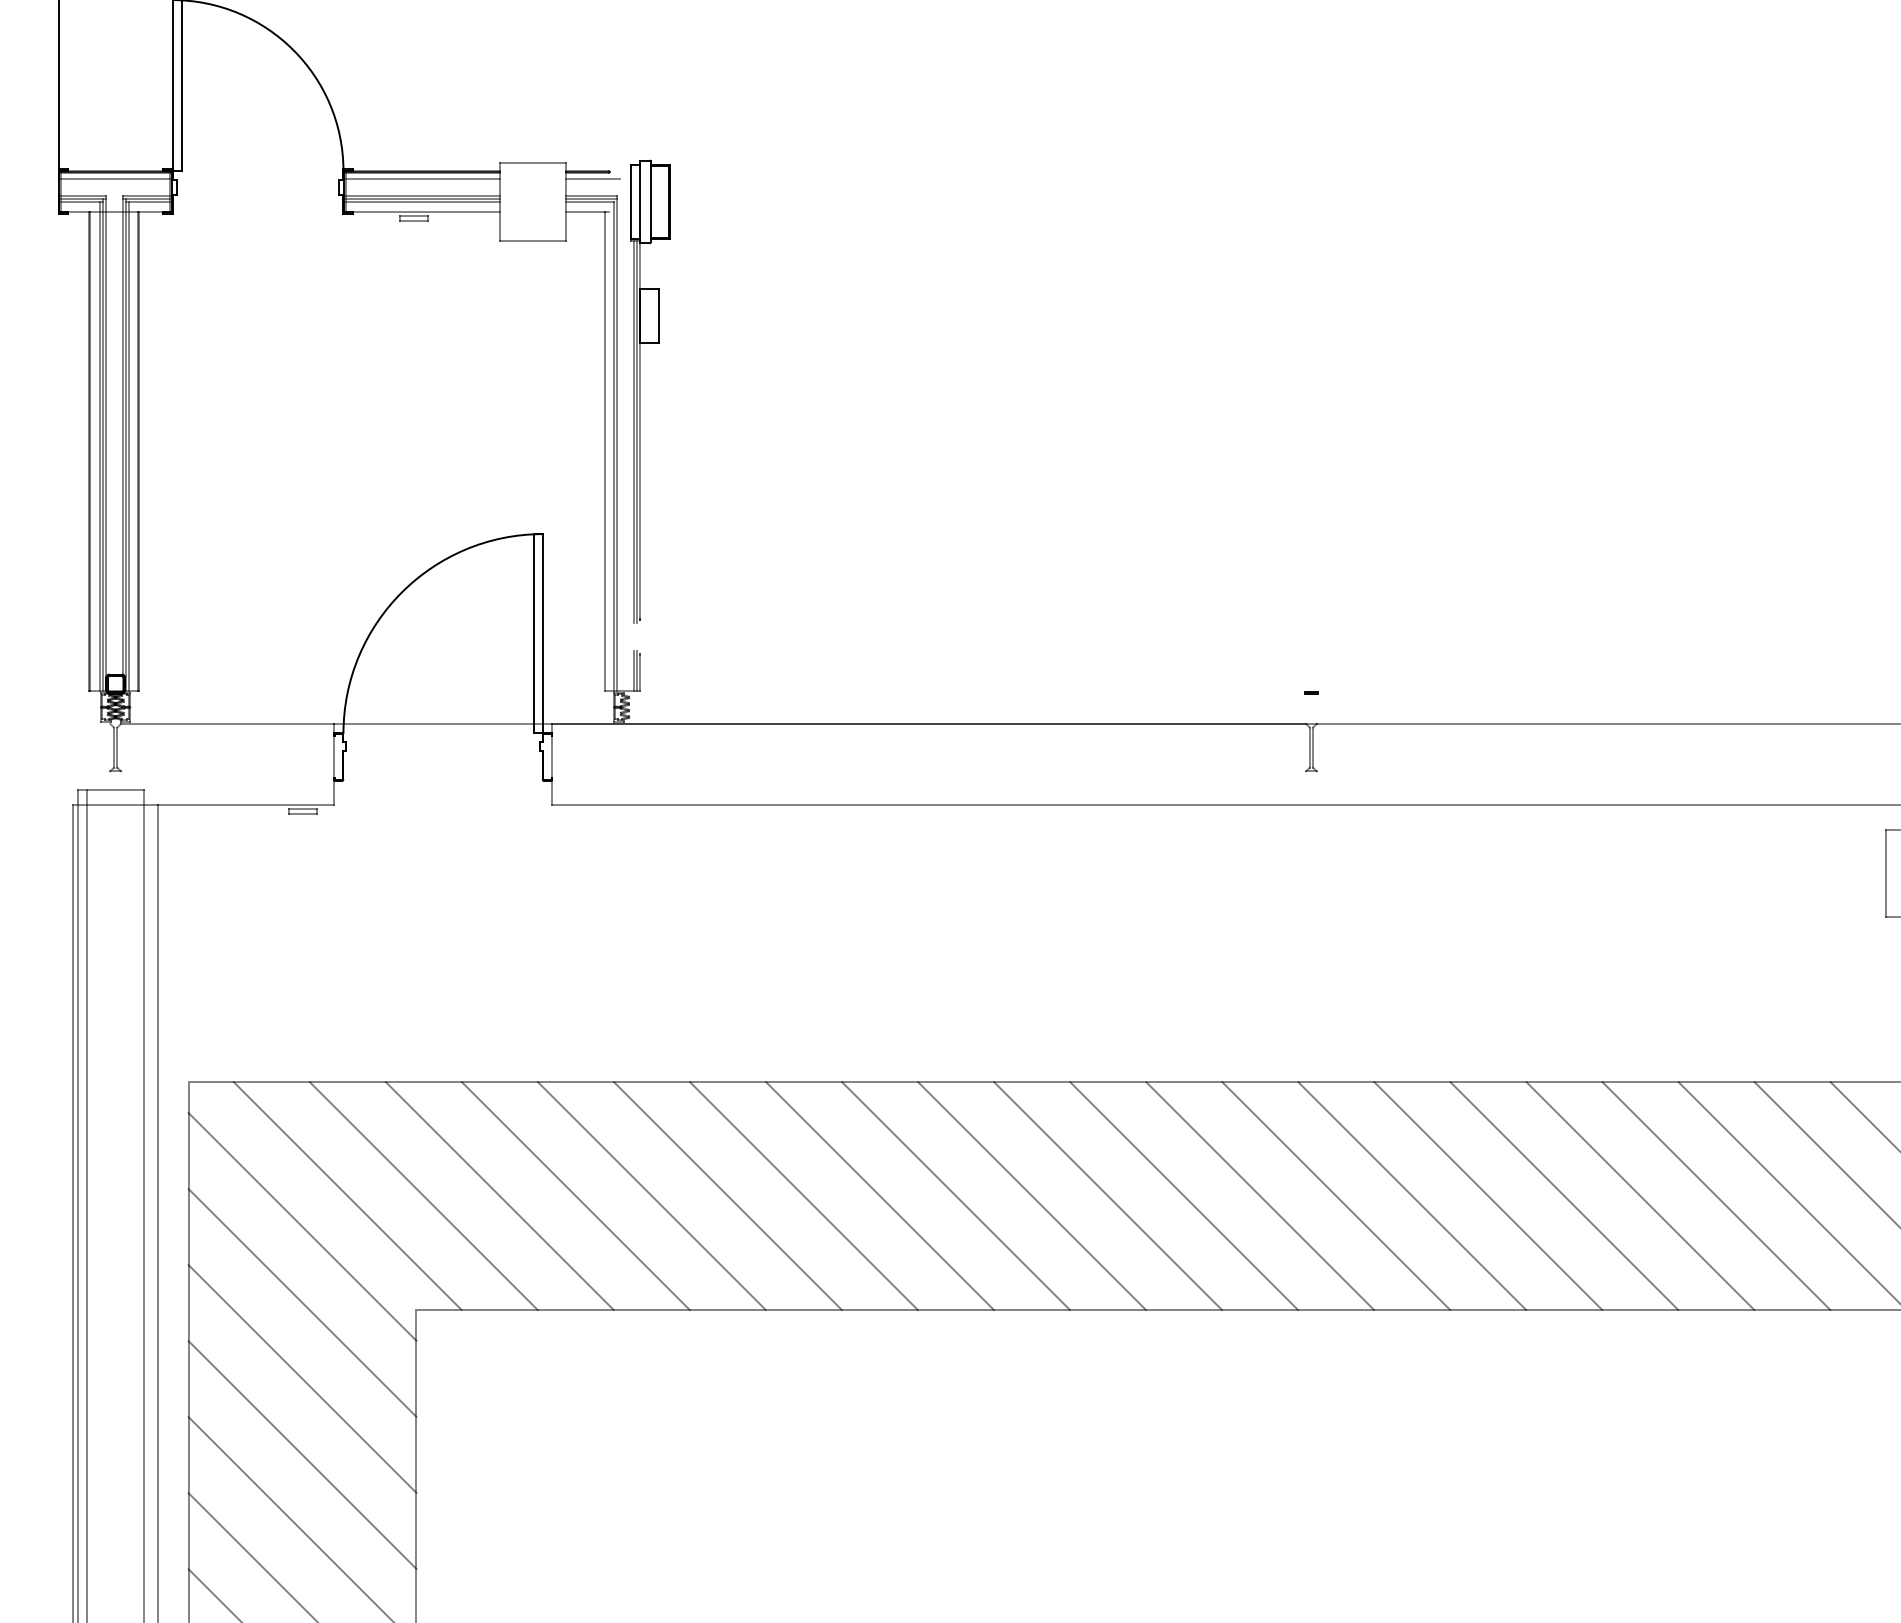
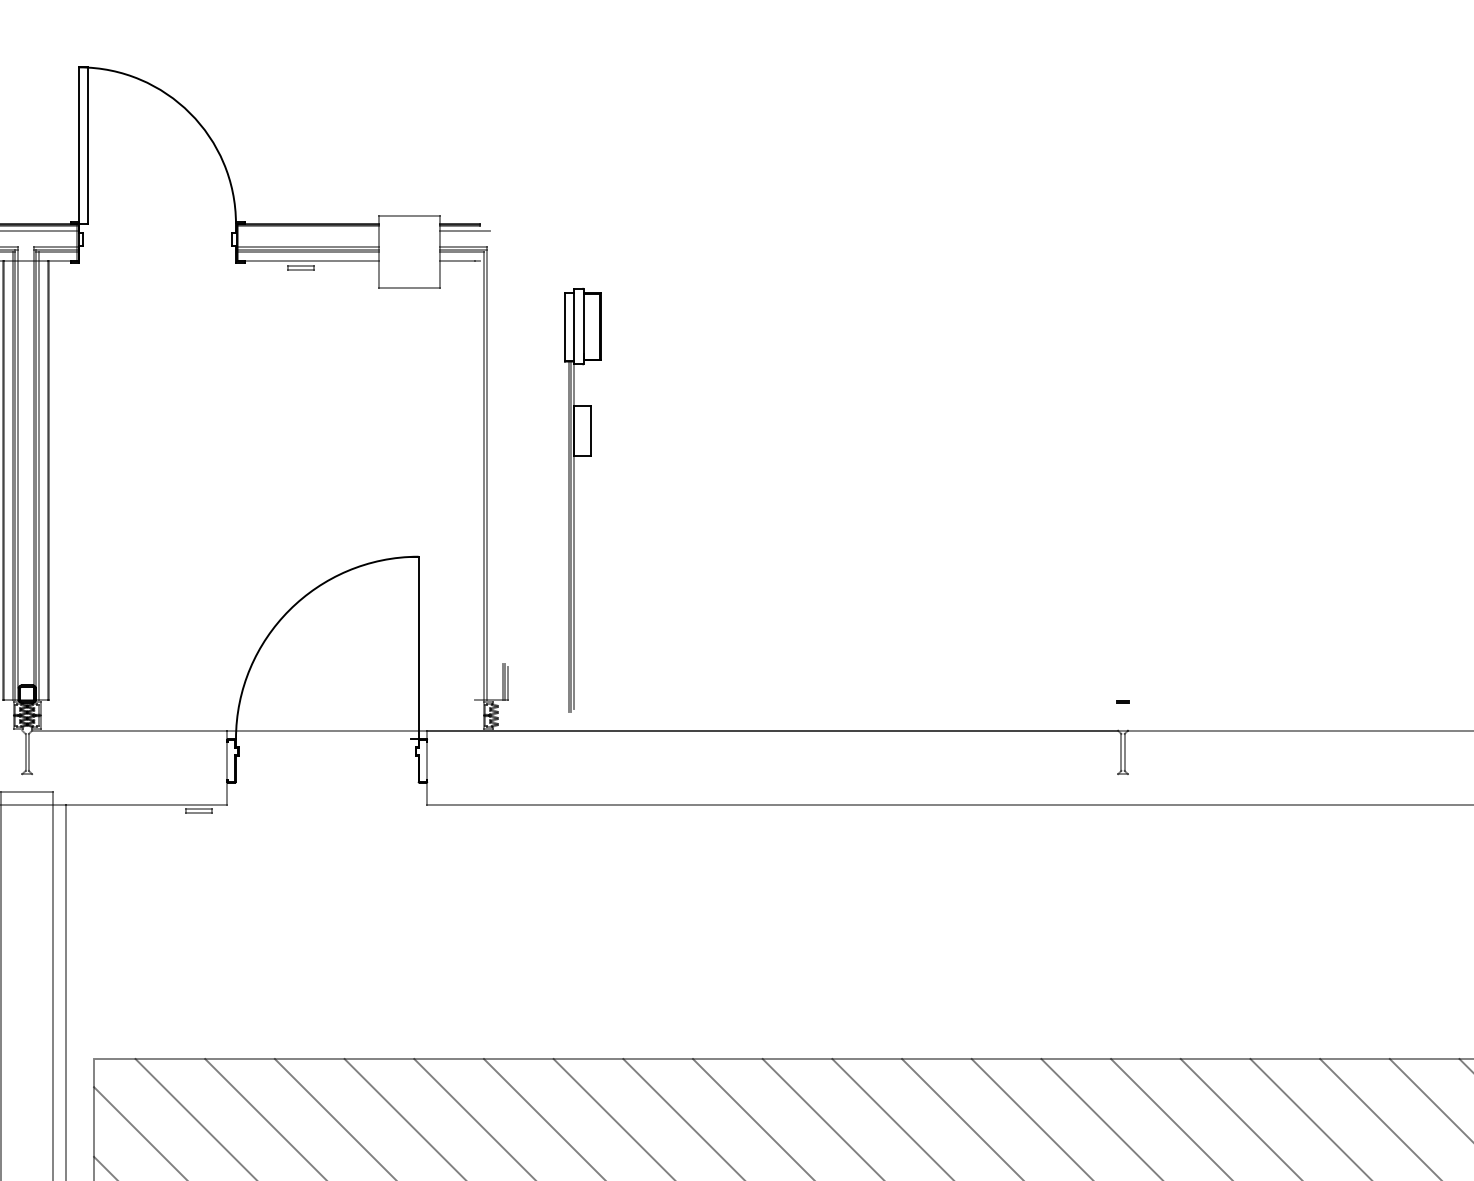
line: (422, 178) -> (308, 230), removed
part: (640, 391) -> (574, 500), moved
line: (604, 450) -> (475, 480), removed
line: (534, 633) -> (411, 647), removed

